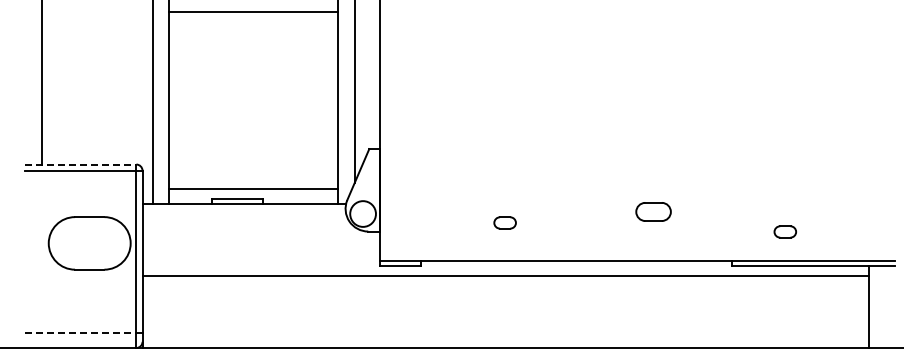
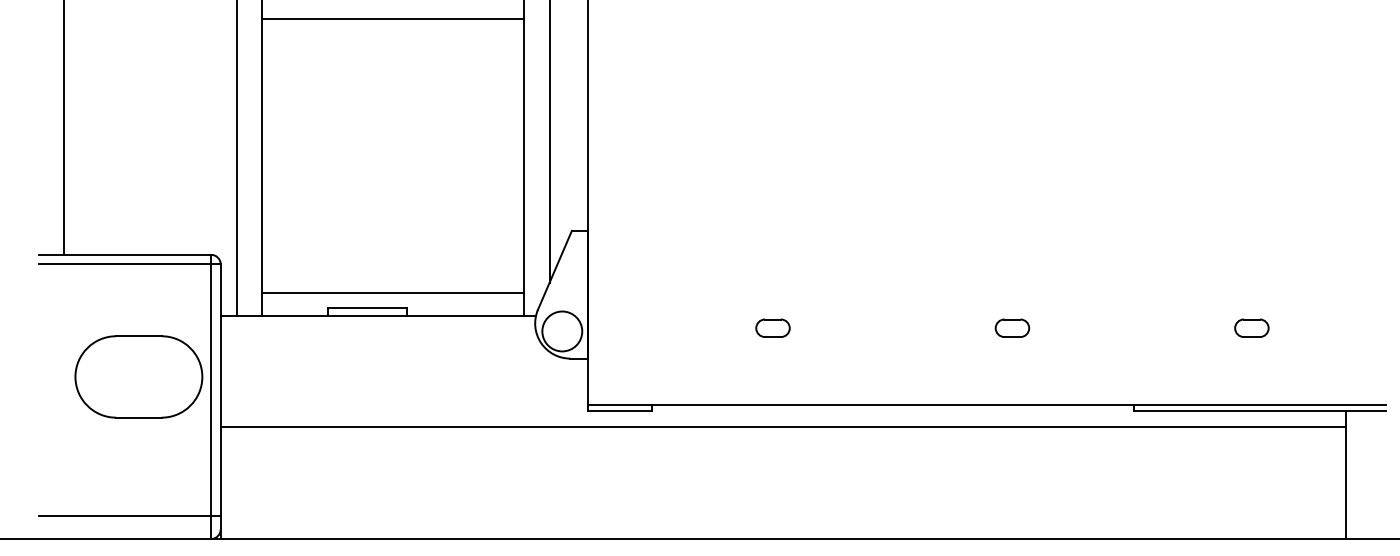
line: (80, 164) -> (124, 254), dashed -> solid
part: (653, 211) -> (1012, 327), size x0.62
part: (504, 222) -> (772, 327), moved
part: (784, 231) -> (1250, 327), moved
line: (80, 333) -> (124, 516), dashed -> solid

